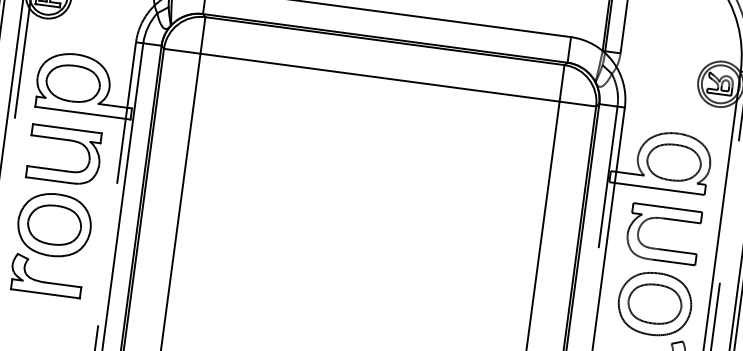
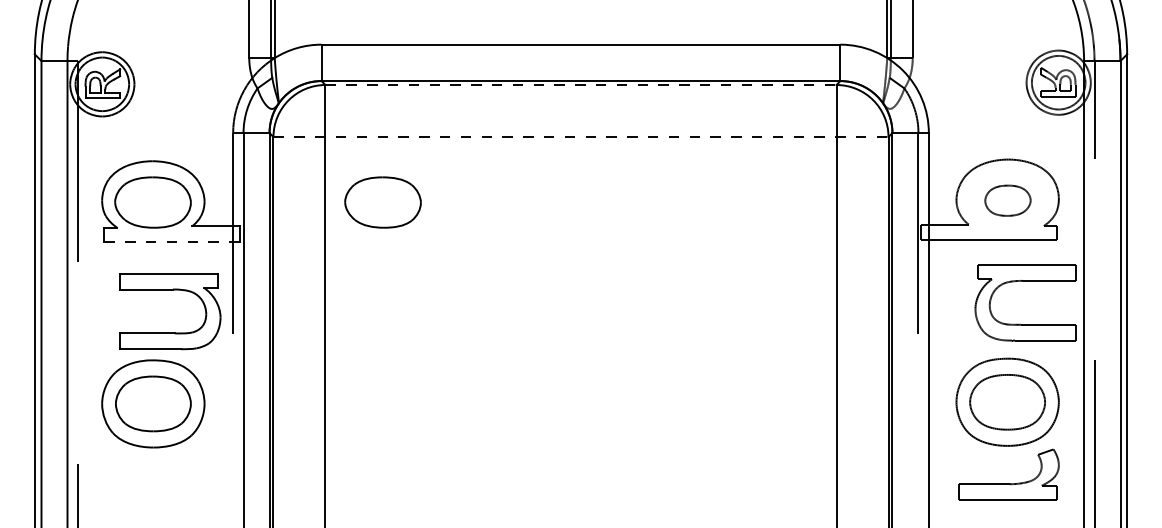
line: (385, 41) -> (581, 85), solid -> dashed
line: (380, 78) -> (581, 137), solid -> dashed
part: (234, 105) -> (382, 202), added
line: (83, 113) -> (172, 242), solid -> dashed
part: (66, 140) -> (170, 290), moved
part: (673, 162) -> (1007, 200), size x0.6
part: (665, 219) -> (1025, 281), moved
part: (44, 281) -> (150, 484), removed

